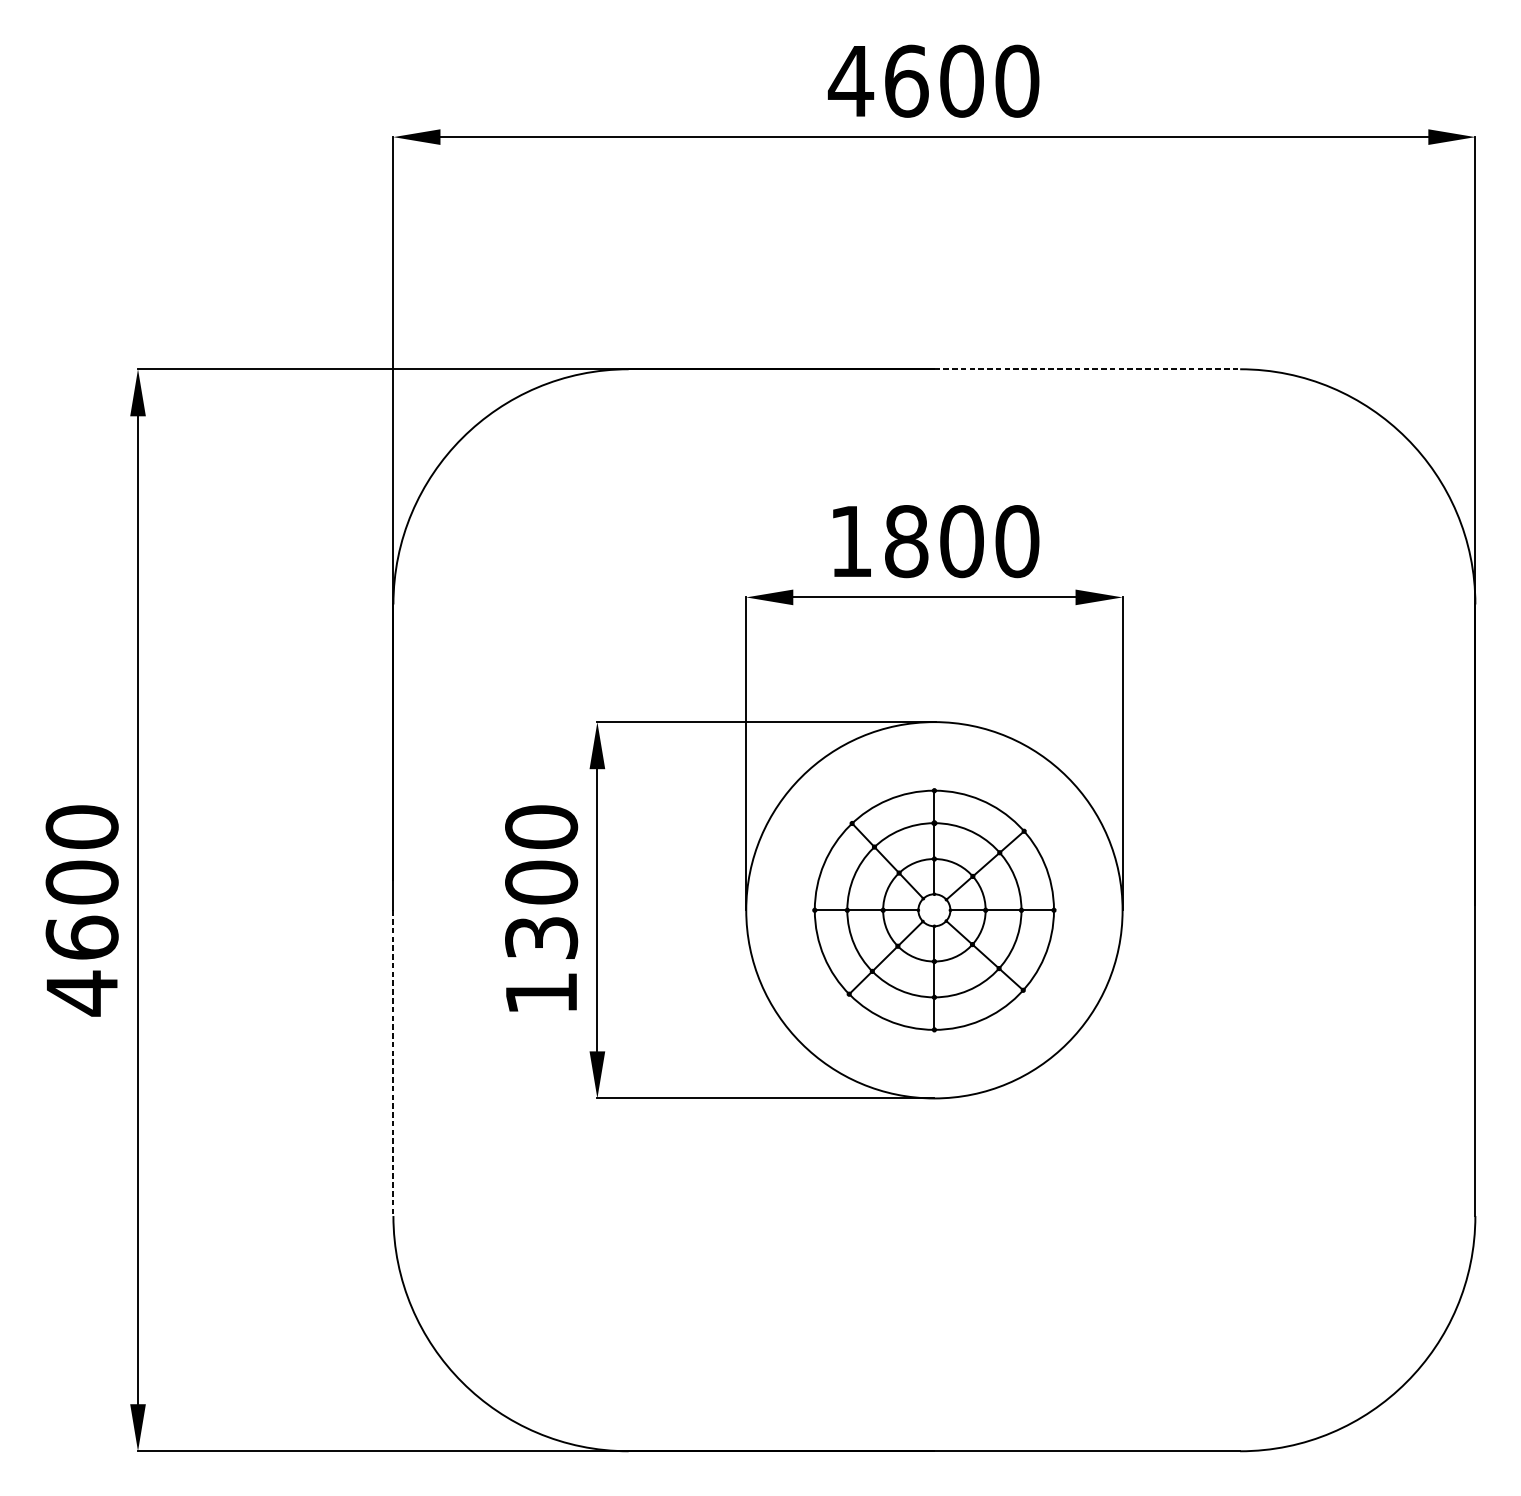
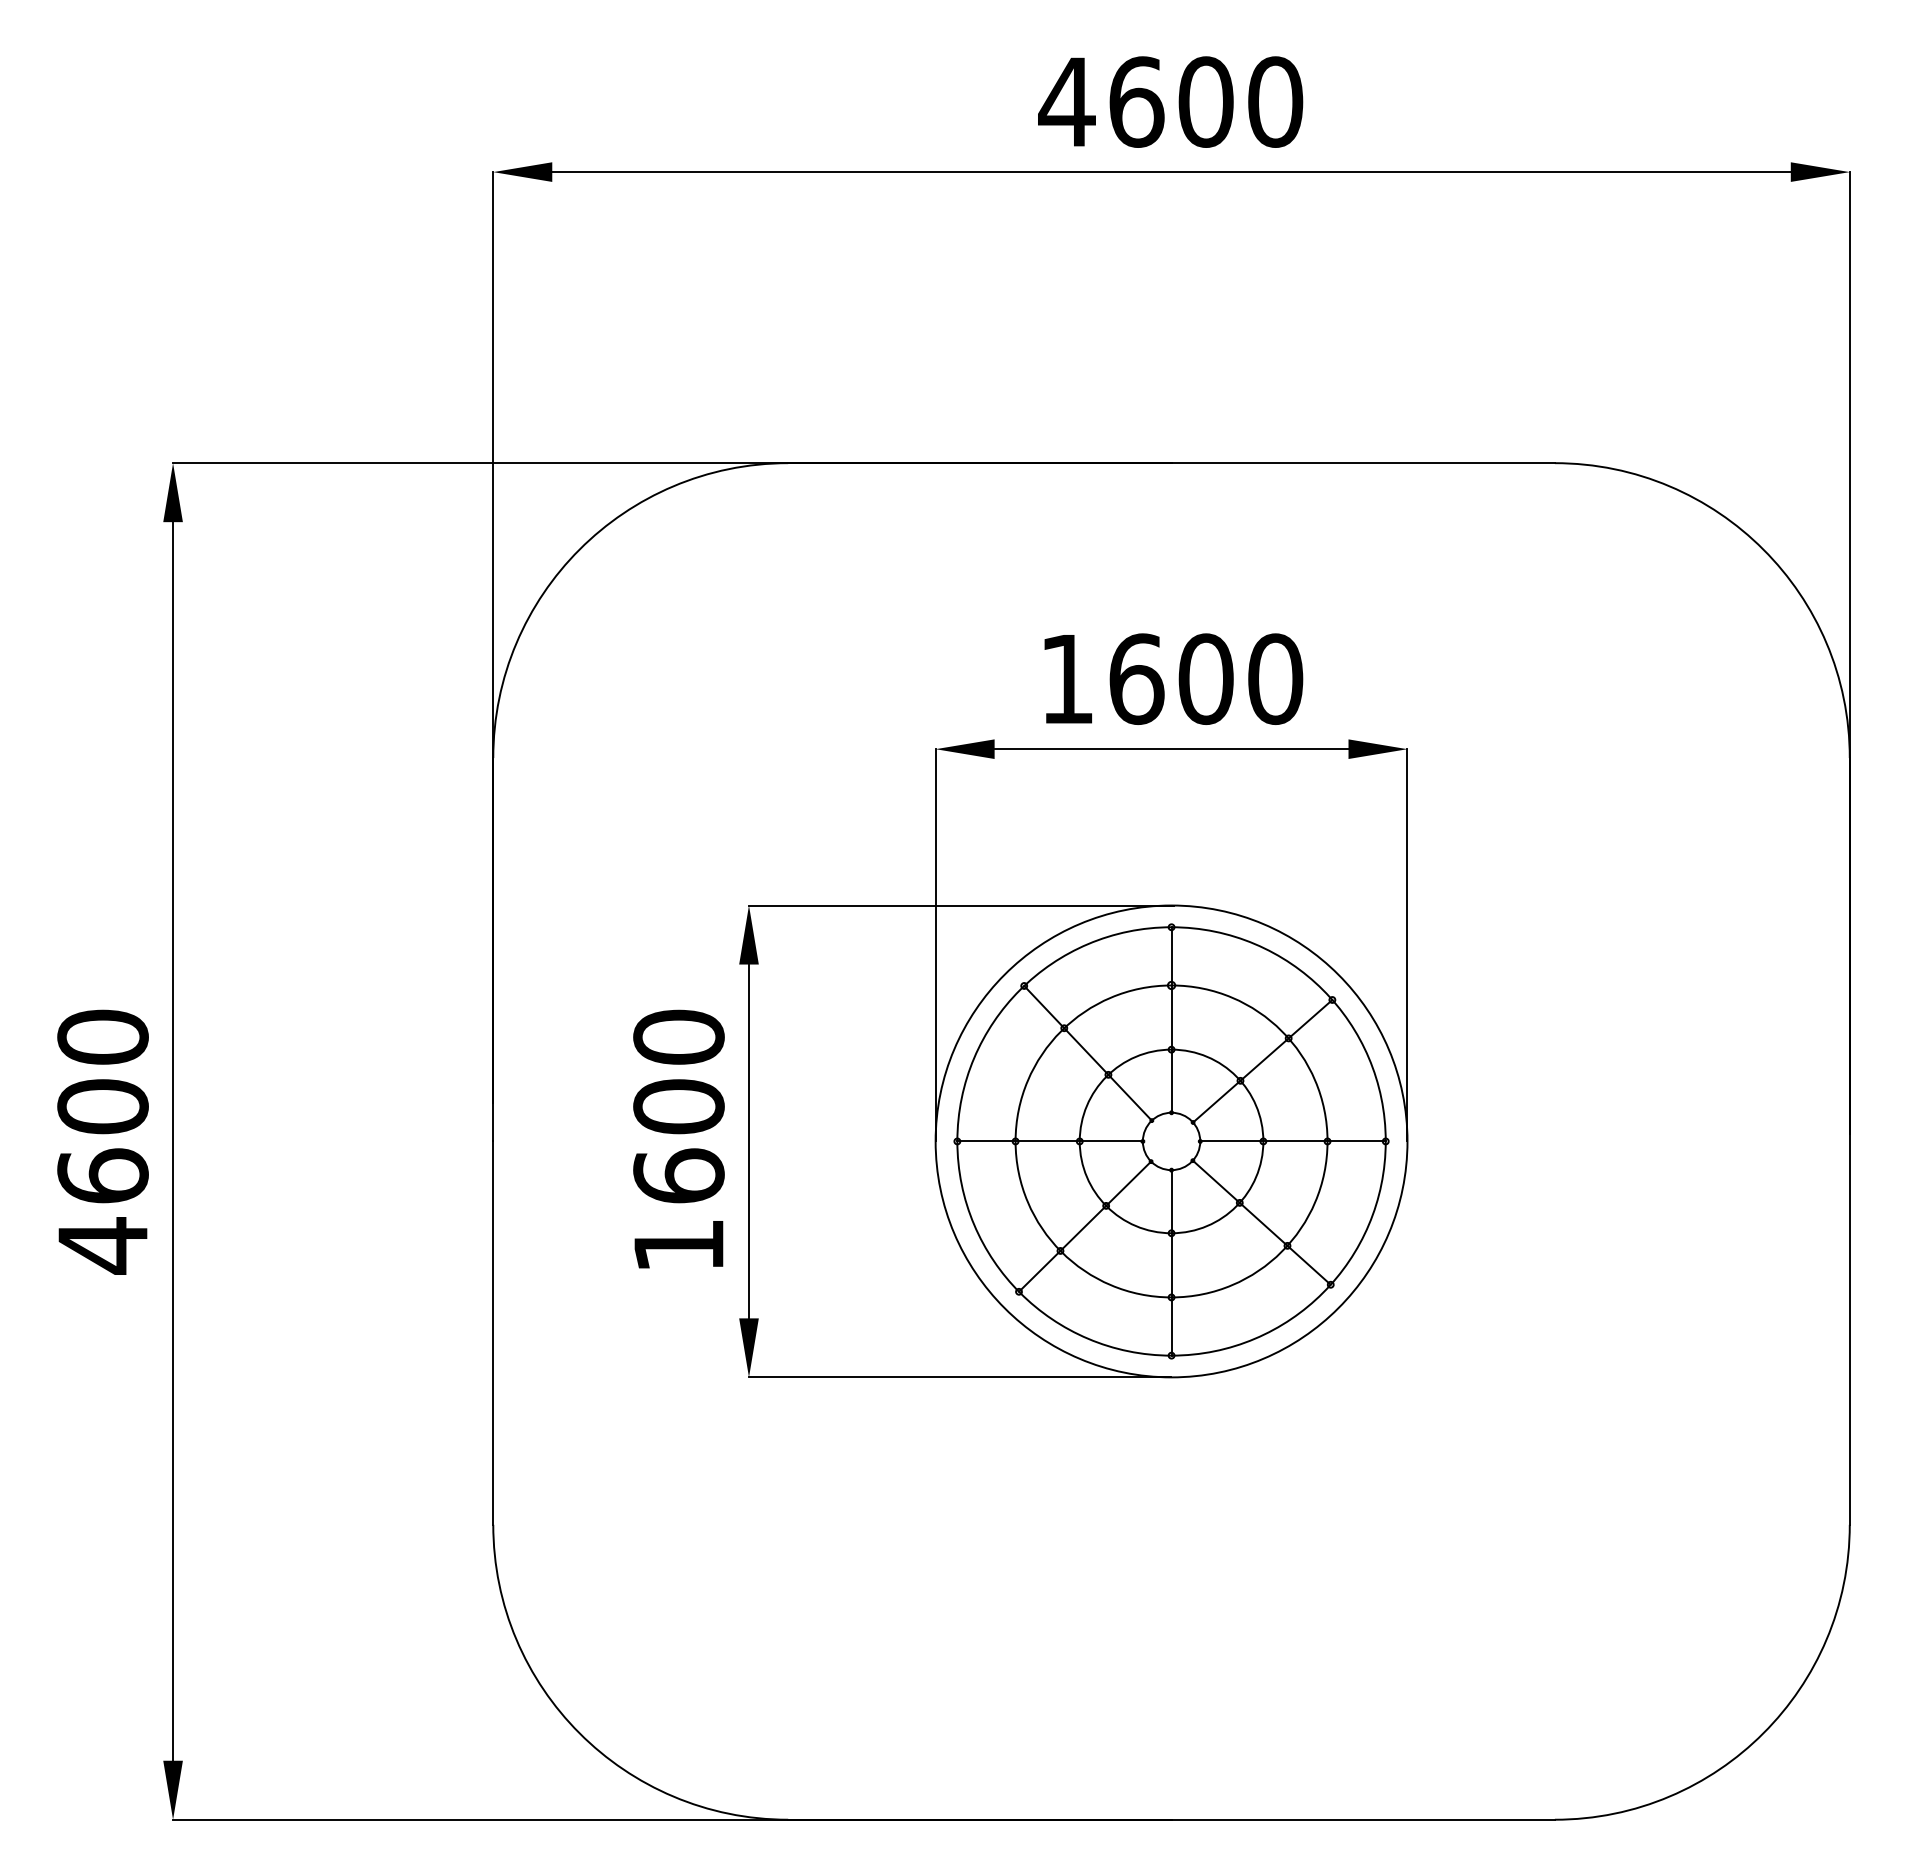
line: (1087, 369) -> (1363, 463), dashed -> solid
text: (906, 541) -> (1136, 678), 1800 -> 1600
part: (934, 910) -> (1171, 1141), size x1.43
text: (541, 937) -> (678, 1175), 1300 -> 1600
line: (393, 1063) -> (493, 1333), dashed -> solid

